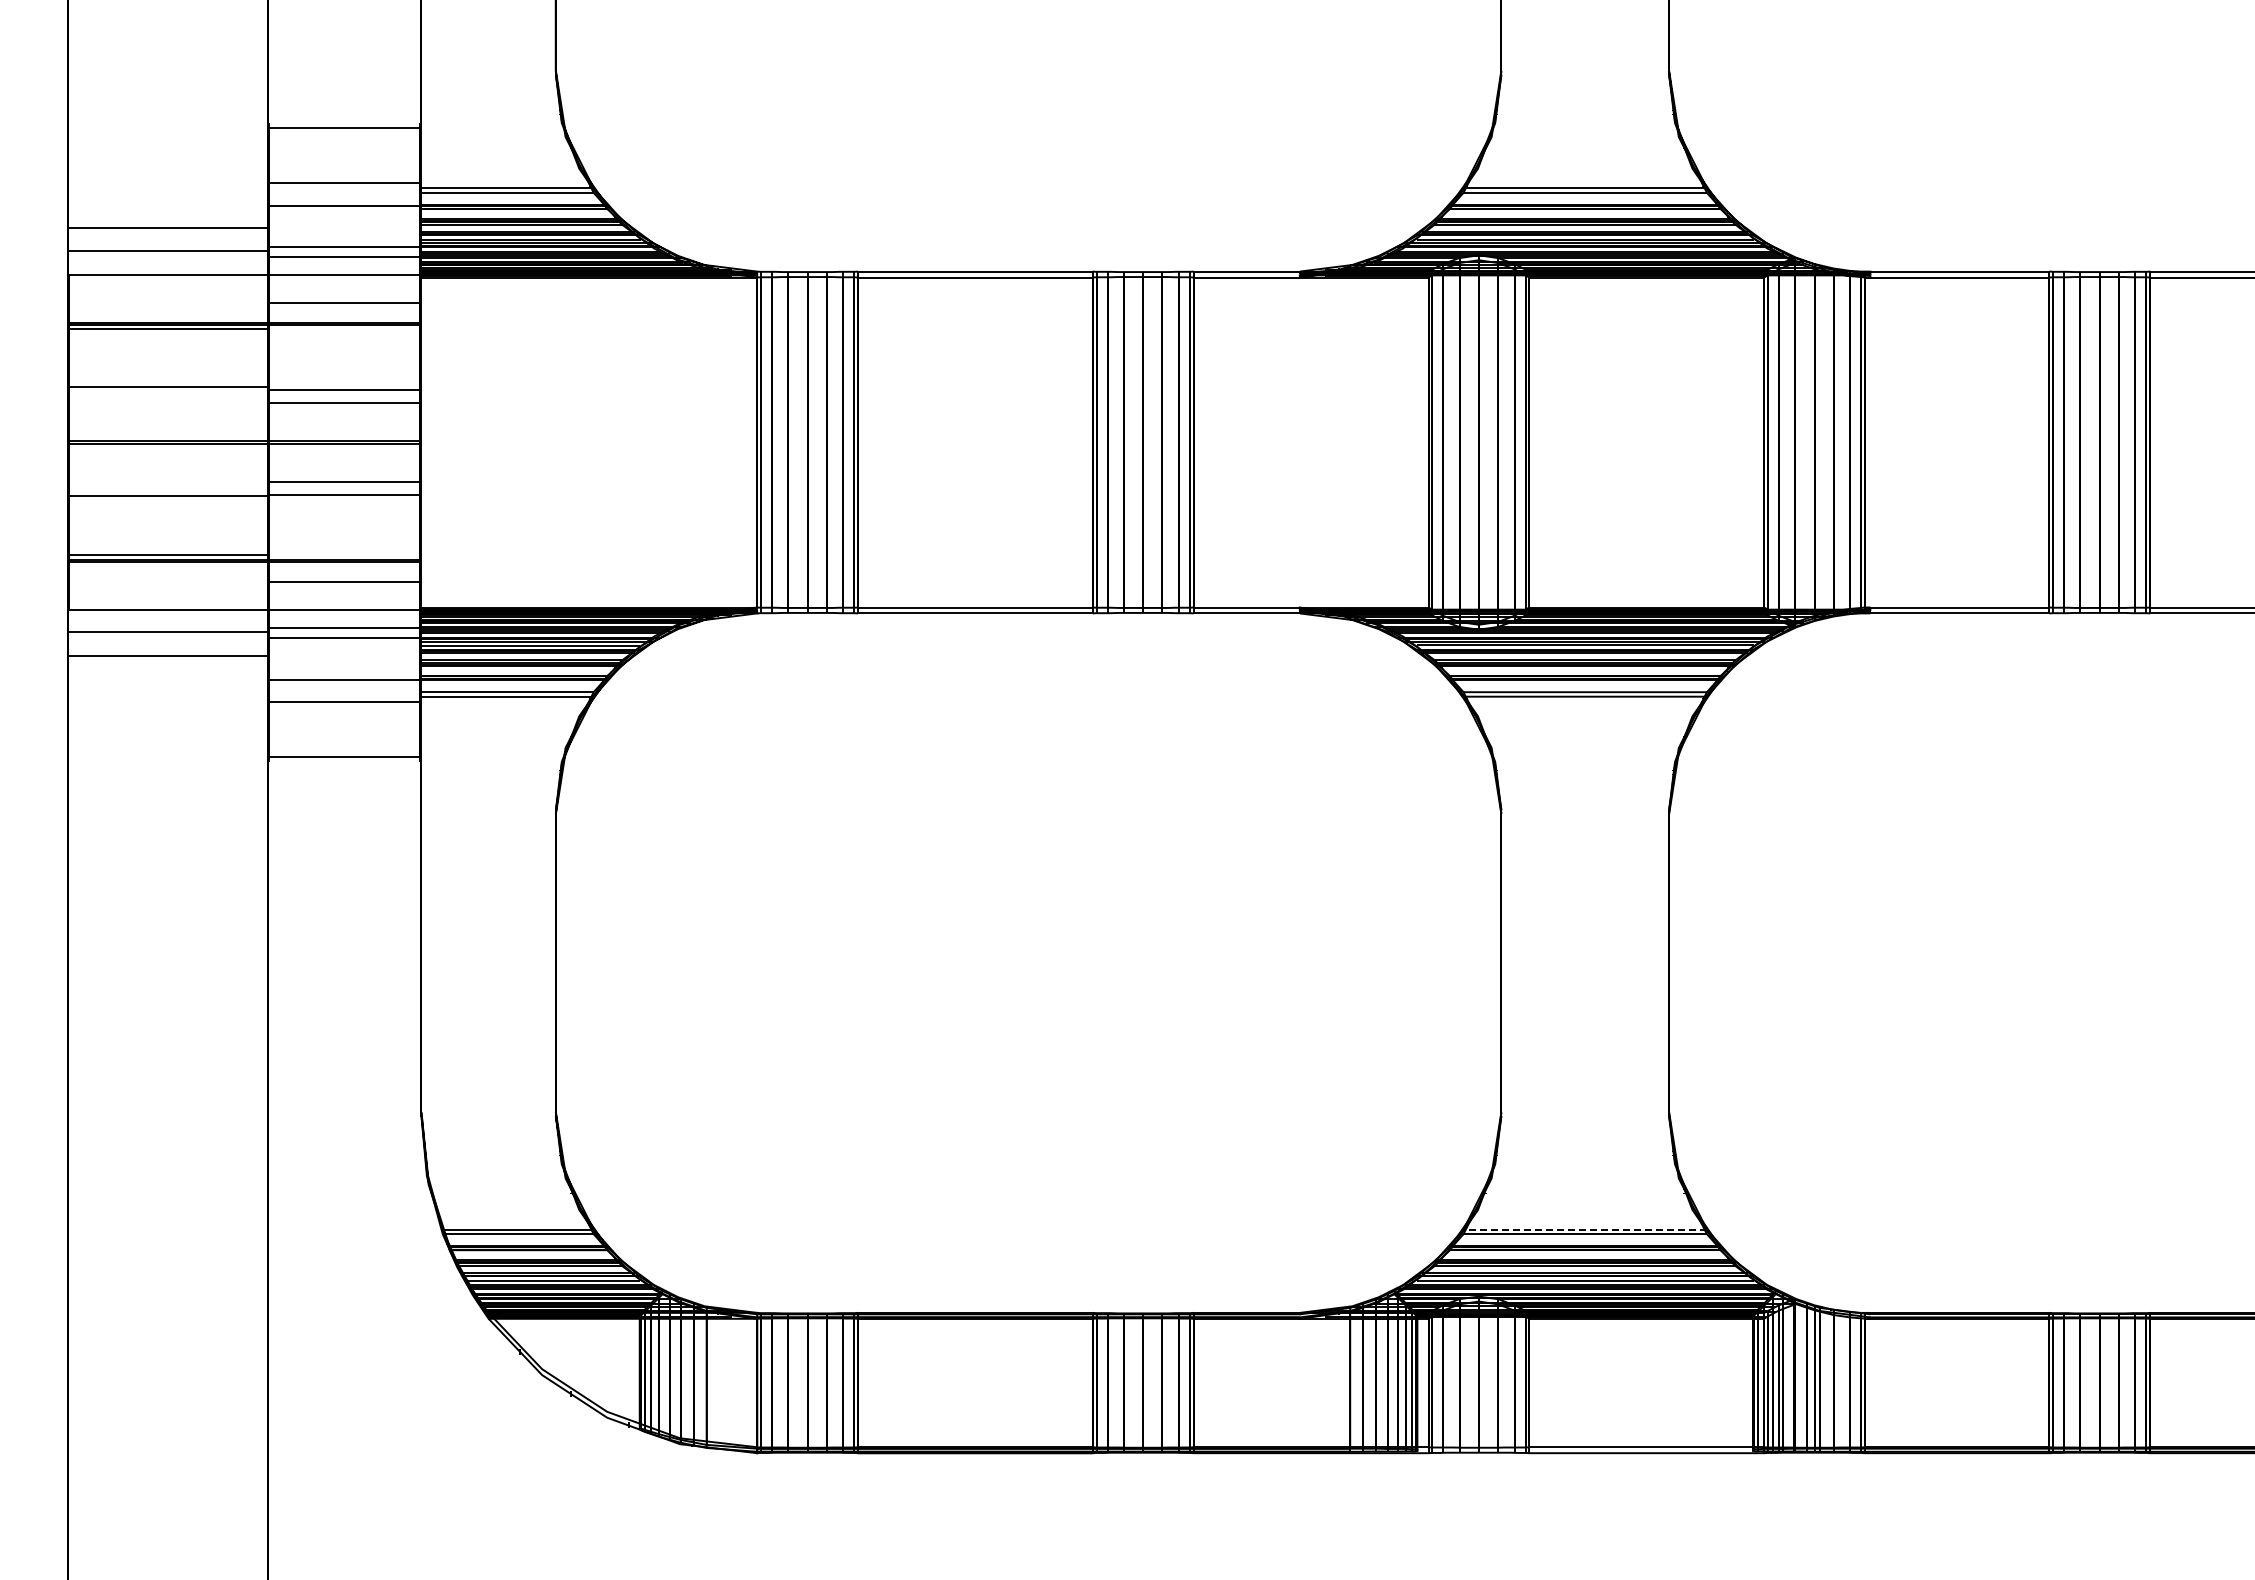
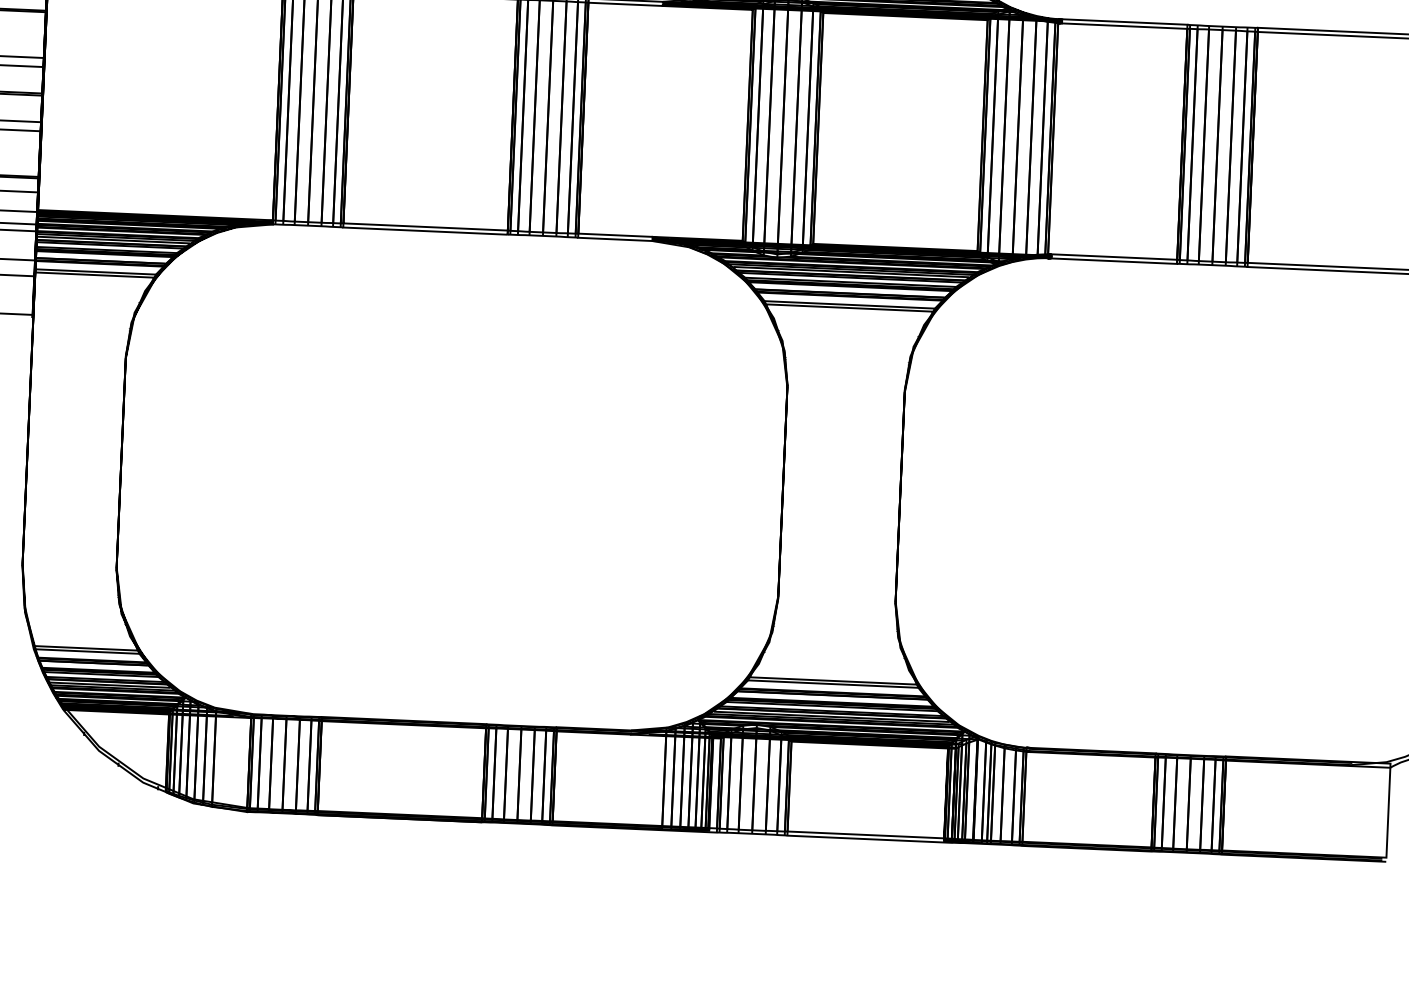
line: (1585, 1229) -> (833, 680), dashed -> solid

